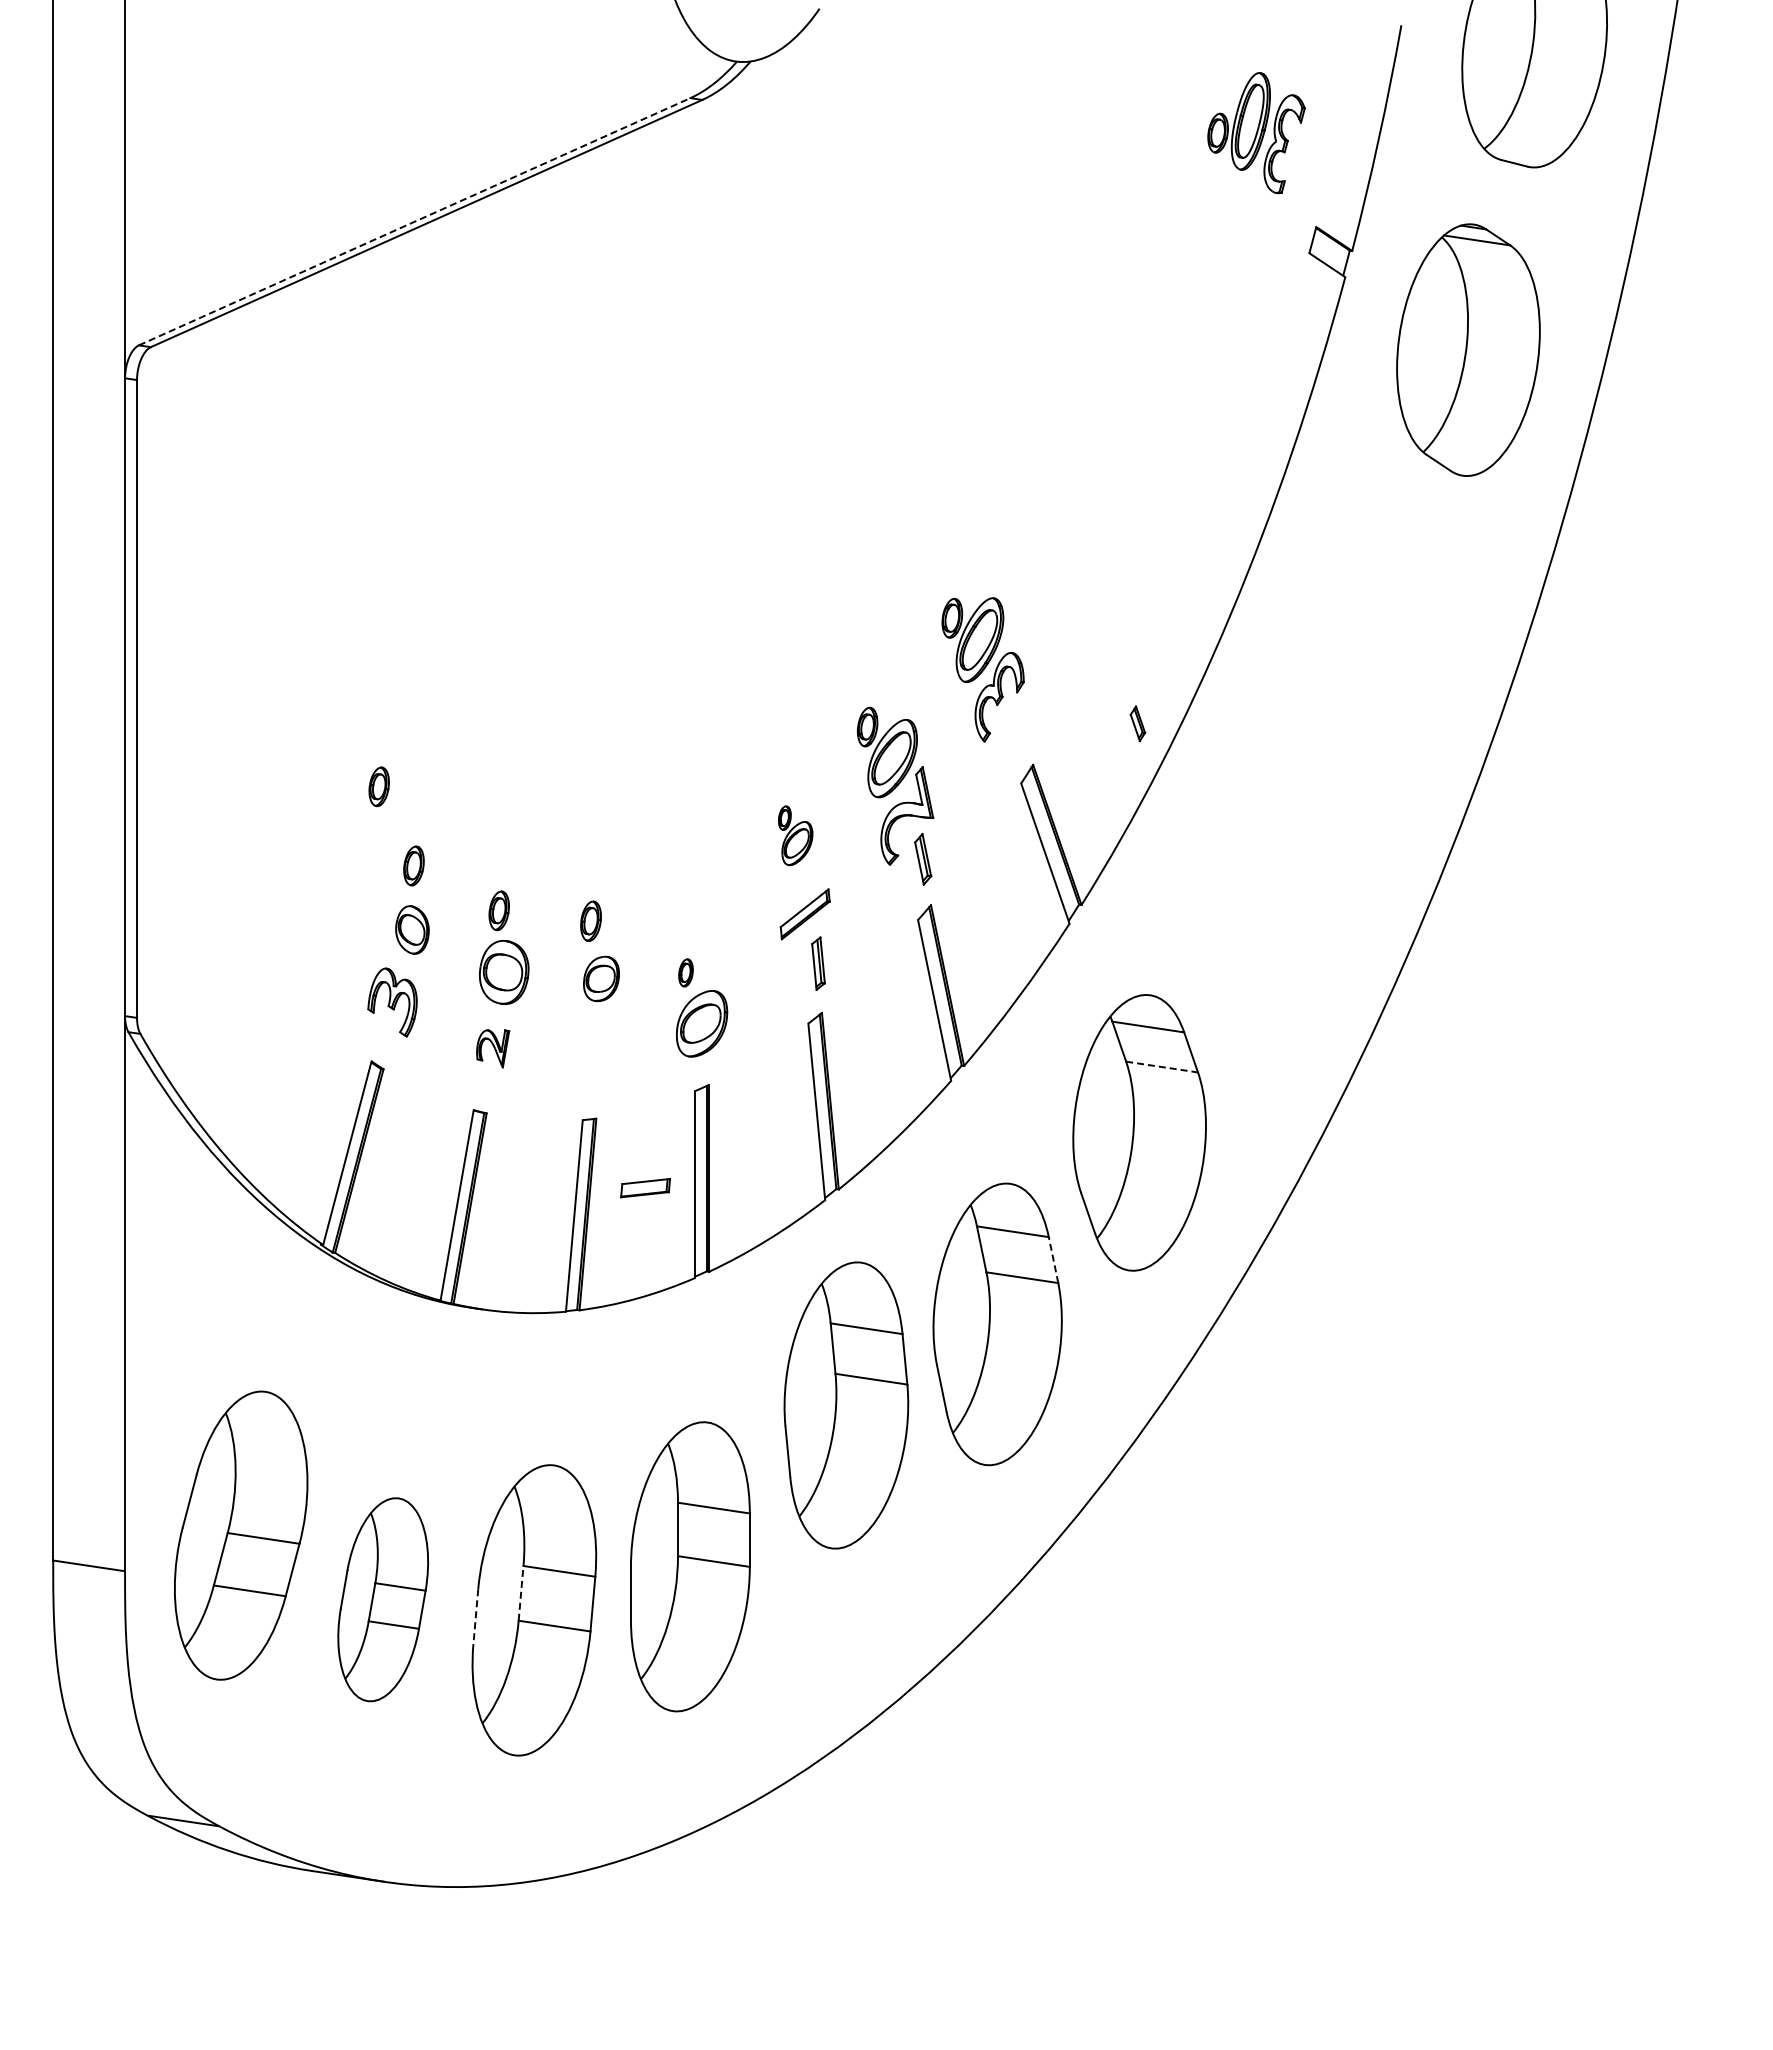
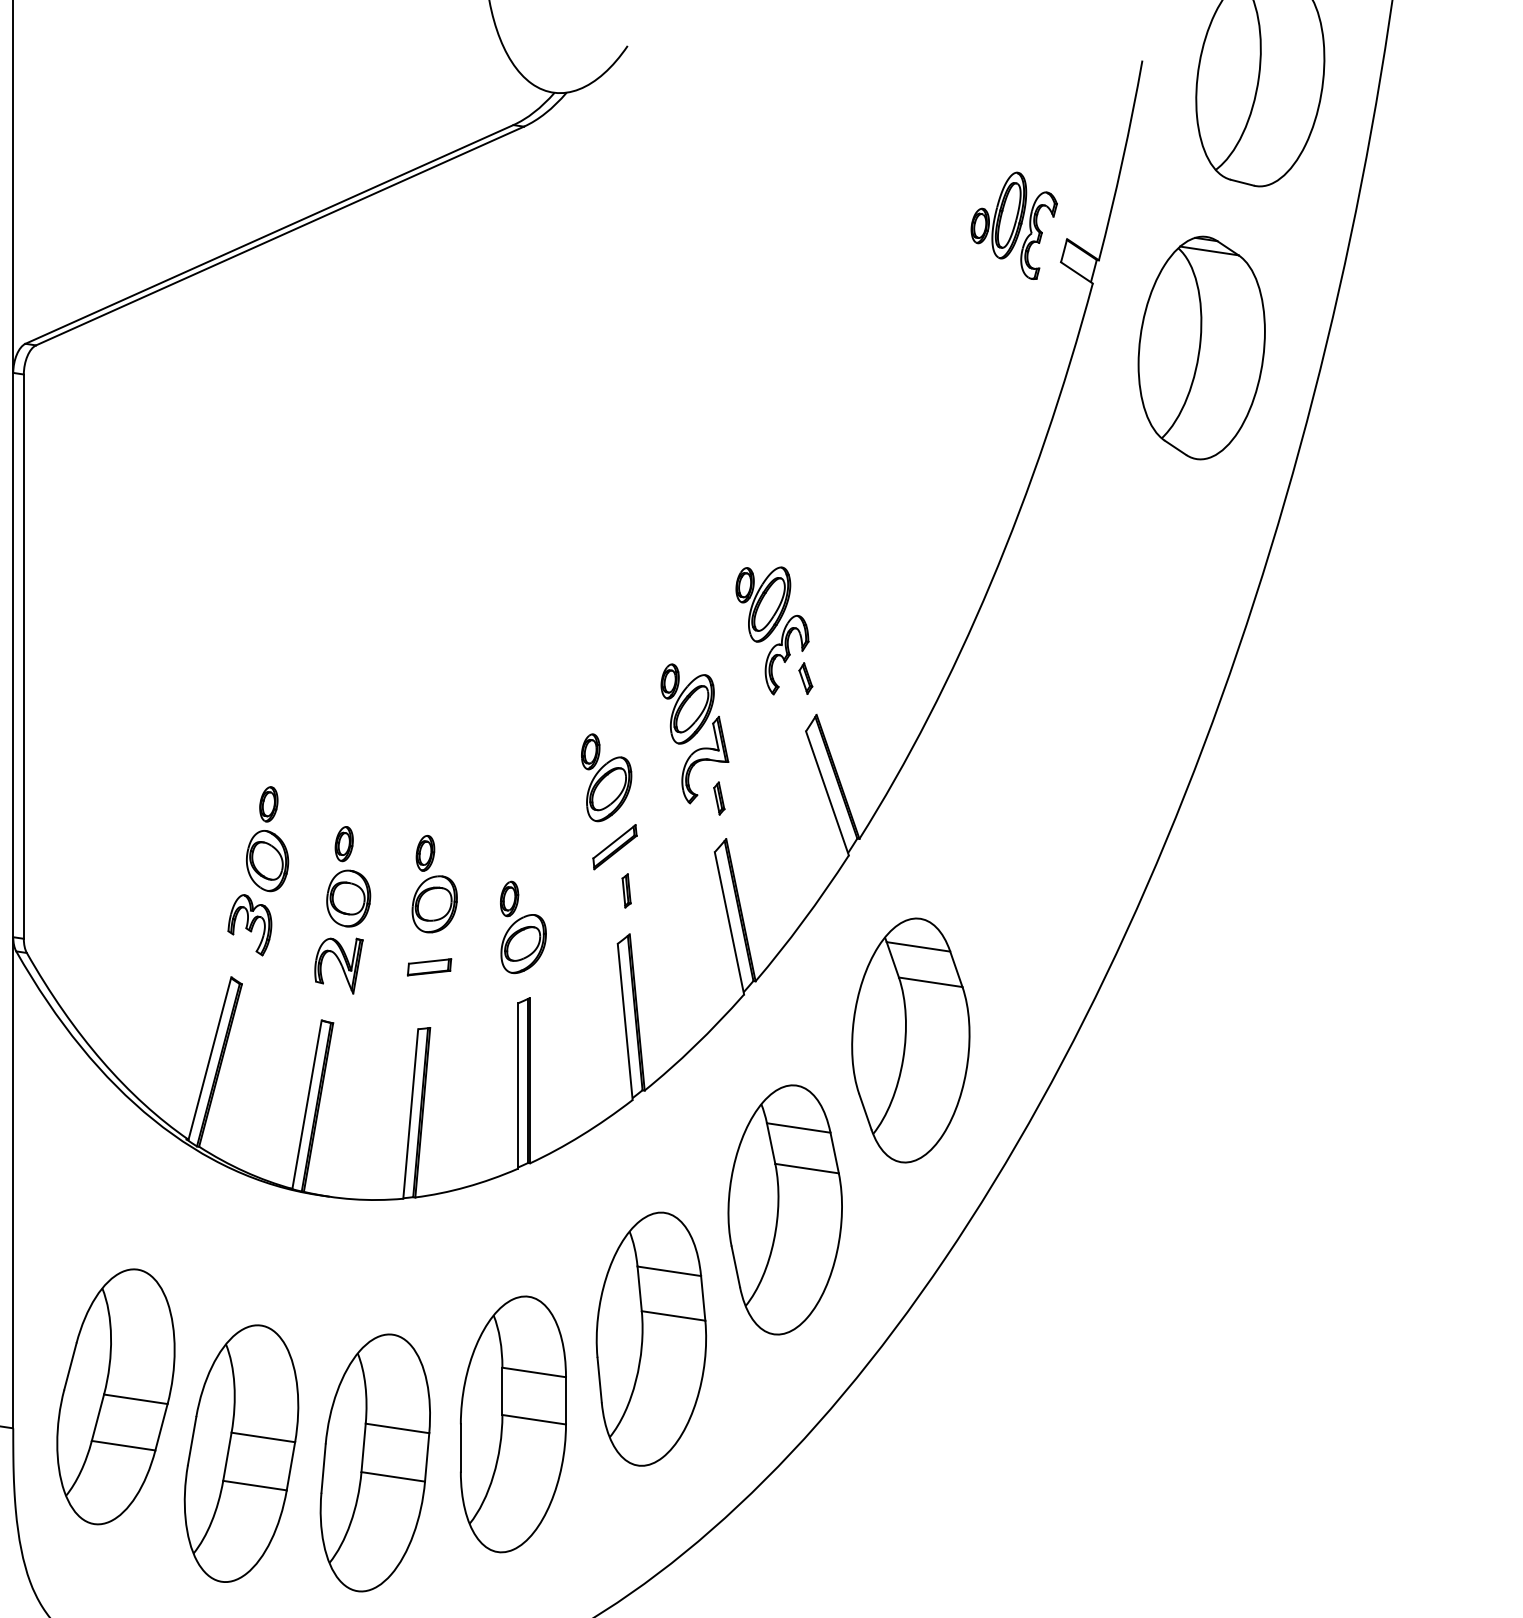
part: (1256, 133) -> (1014, 226), moved
line: (415, 221) -> (270, 234), dashed -> solid
part: (1137, 723) -> (805, 678), moved
part: (378, 786) -> (237, 734), removed
part: (795, 835) -> (606, 777), size x1.67
part: (922, 859) -> (718, 798), size x0.71
part: (412, 929) -> (267, 860), size x1.43
part: (817, 963) -> (625, 890), size x0.71
part: (685, 972) -> (509, 898), size x1.43
part: (601, 978) -> (434, 903), size x1.43
part: (492, 1048) -> (338, 965), size x1.67
line: (1162, 1067) -> (931, 982), dashed -> solid
part: (645, 1188) -> (429, 967), moved
line: (1053, 1259) -> (834, 1152), dashed -> solid
part: (846, 1405) -> (651, 1339), moved
line: (521, 1592) -> (363, 1447), dashed -> solid
part: (383, 1599) -> (241, 1453), size x1.43
line: (475, 1617) -> (323, 1469), dashed -> solid

